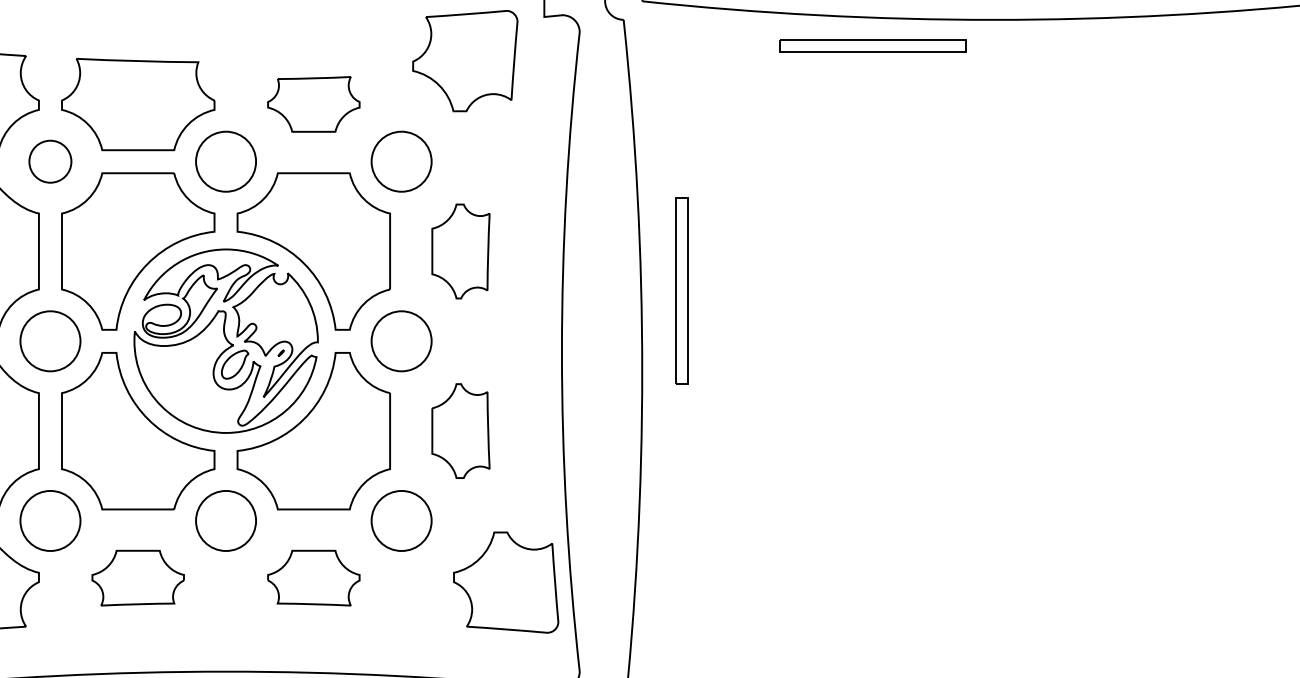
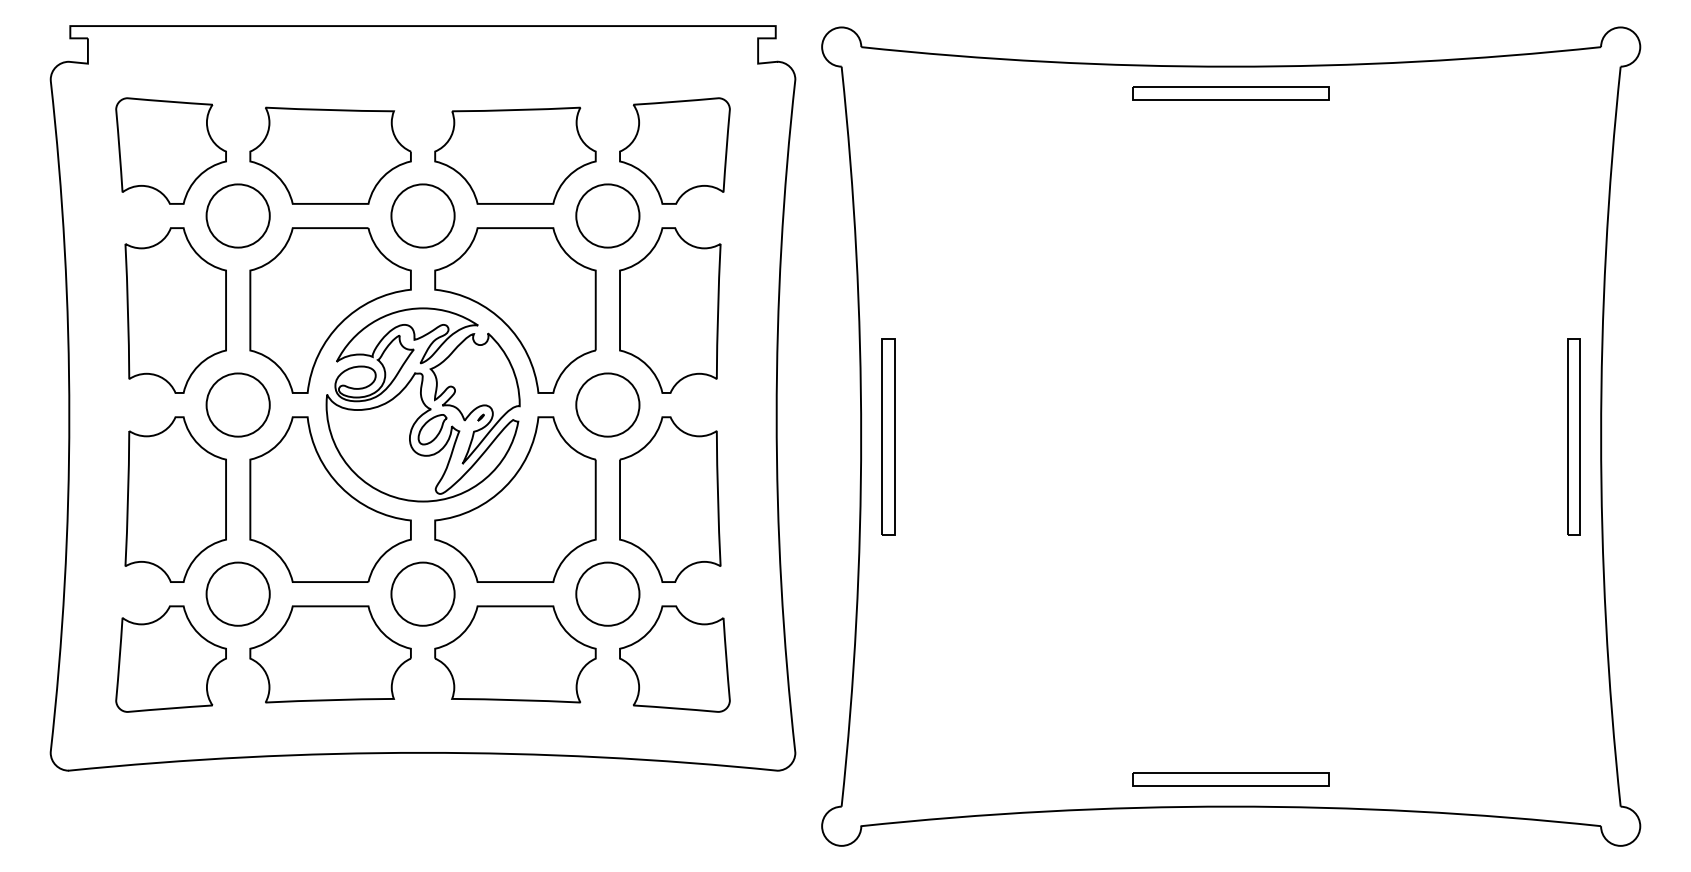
part: (872, 45) -> (1230, 93), moved
part: (464, 60) -> (674, 150), moved
part: (313, 104) -> (515, 155), size x1.67
part: (49, 161) -> (237, 215), size x1.43
part: (461, 251) -> (670, 310), size x1.67
part: (682, 290) -> (888, 436), moved
part: (461, 431) -> (670, 499), size x1.67
part: (138, 578) -> (330, 654), size x1.67
part: (313, 578) -> (515, 654), size x1.67
part: (505, 582) -> (674, 658), moved

